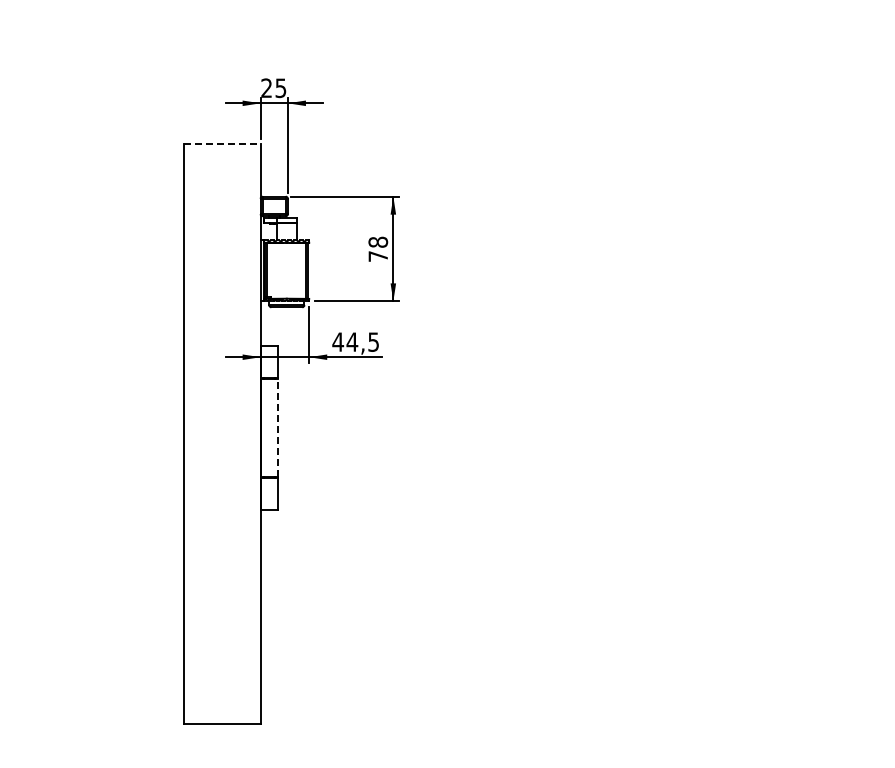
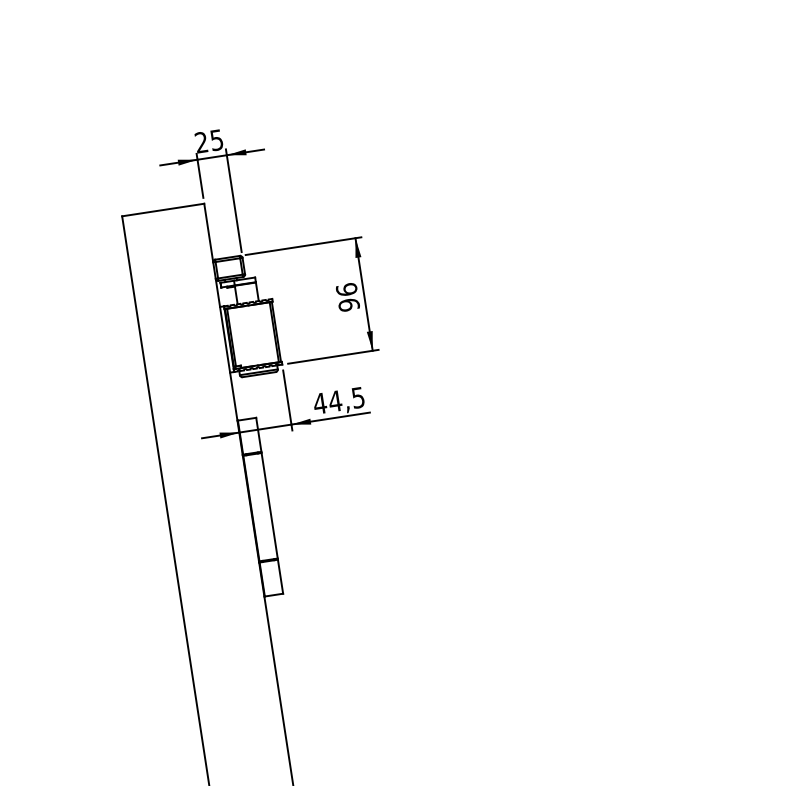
line: (222, 144) -> (163, 210), dashed -> solid
text: (378, 249) -> (348, 297), 78 -> 96
line: (278, 427) -> (270, 505), dashed -> solid

